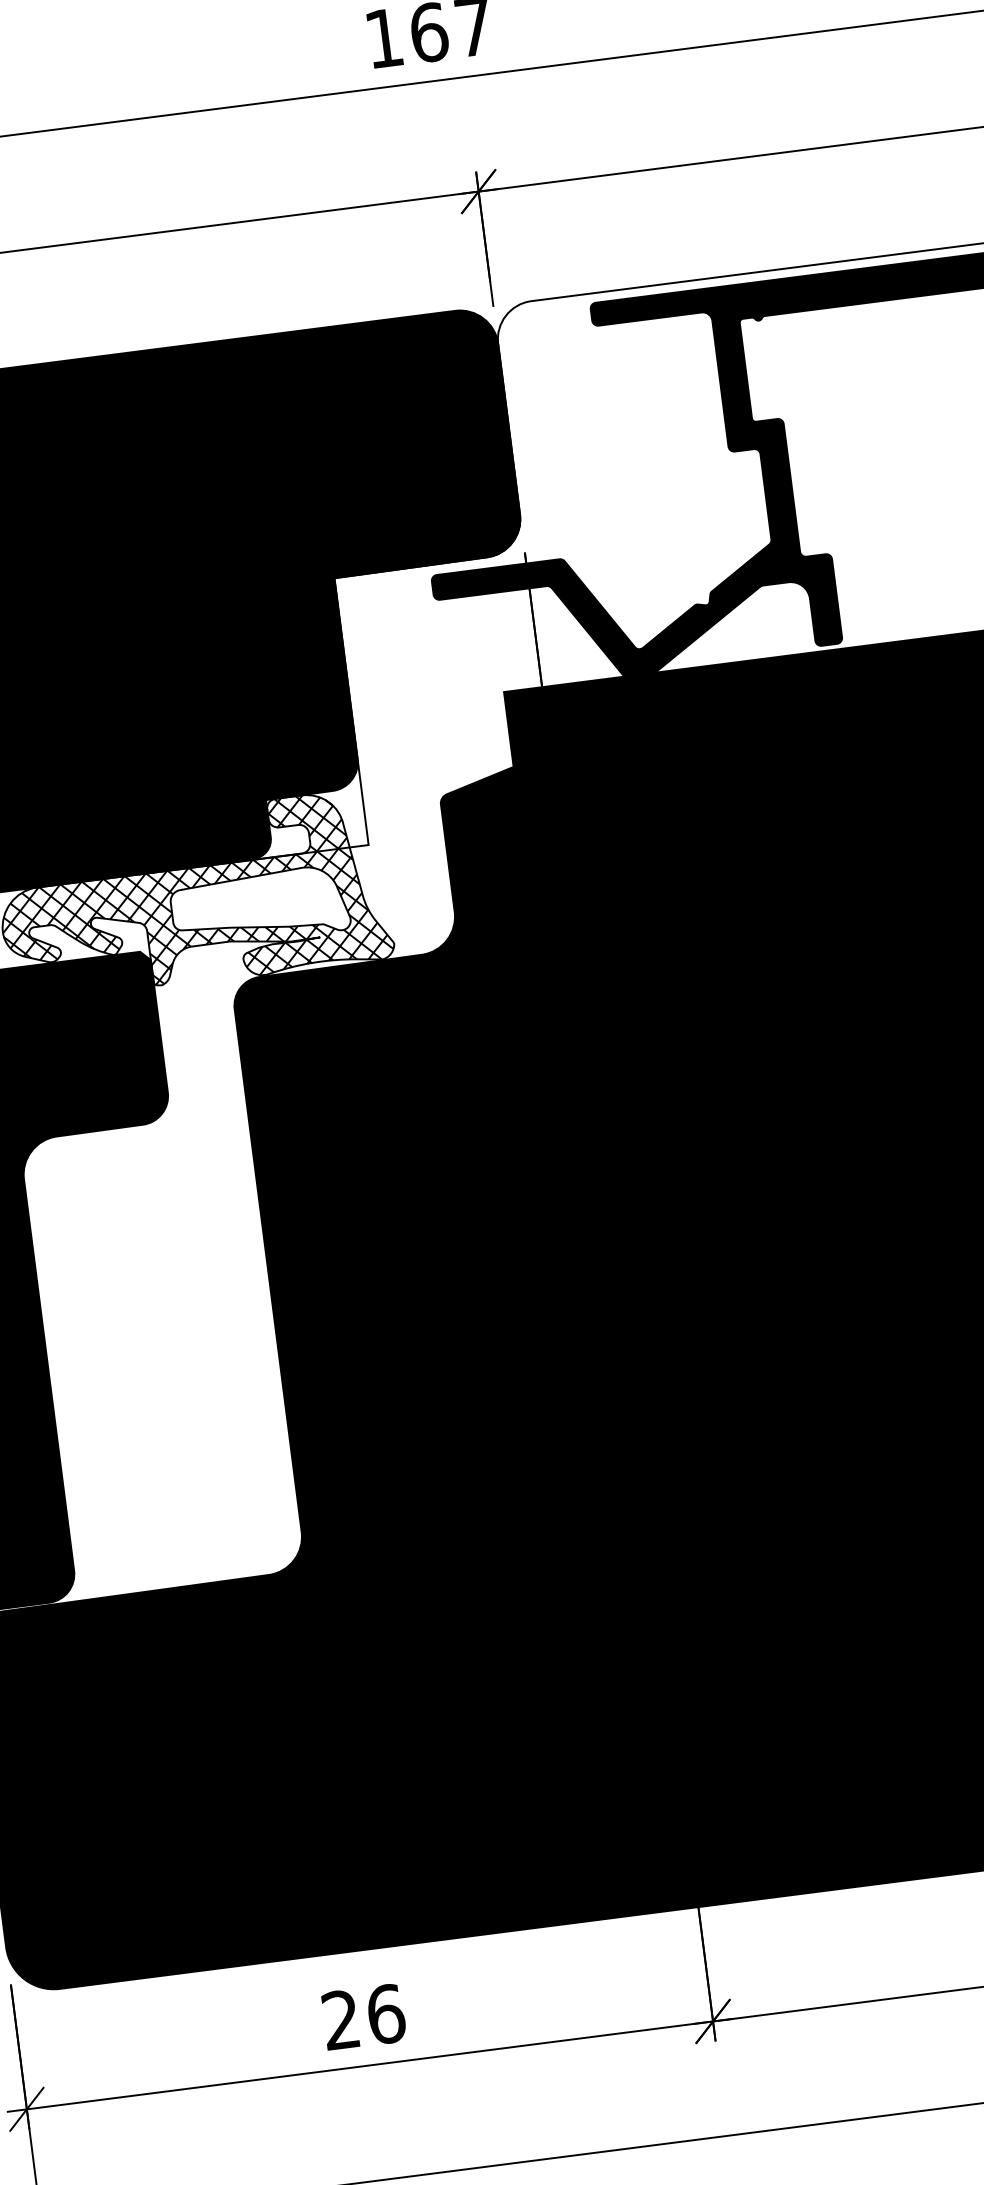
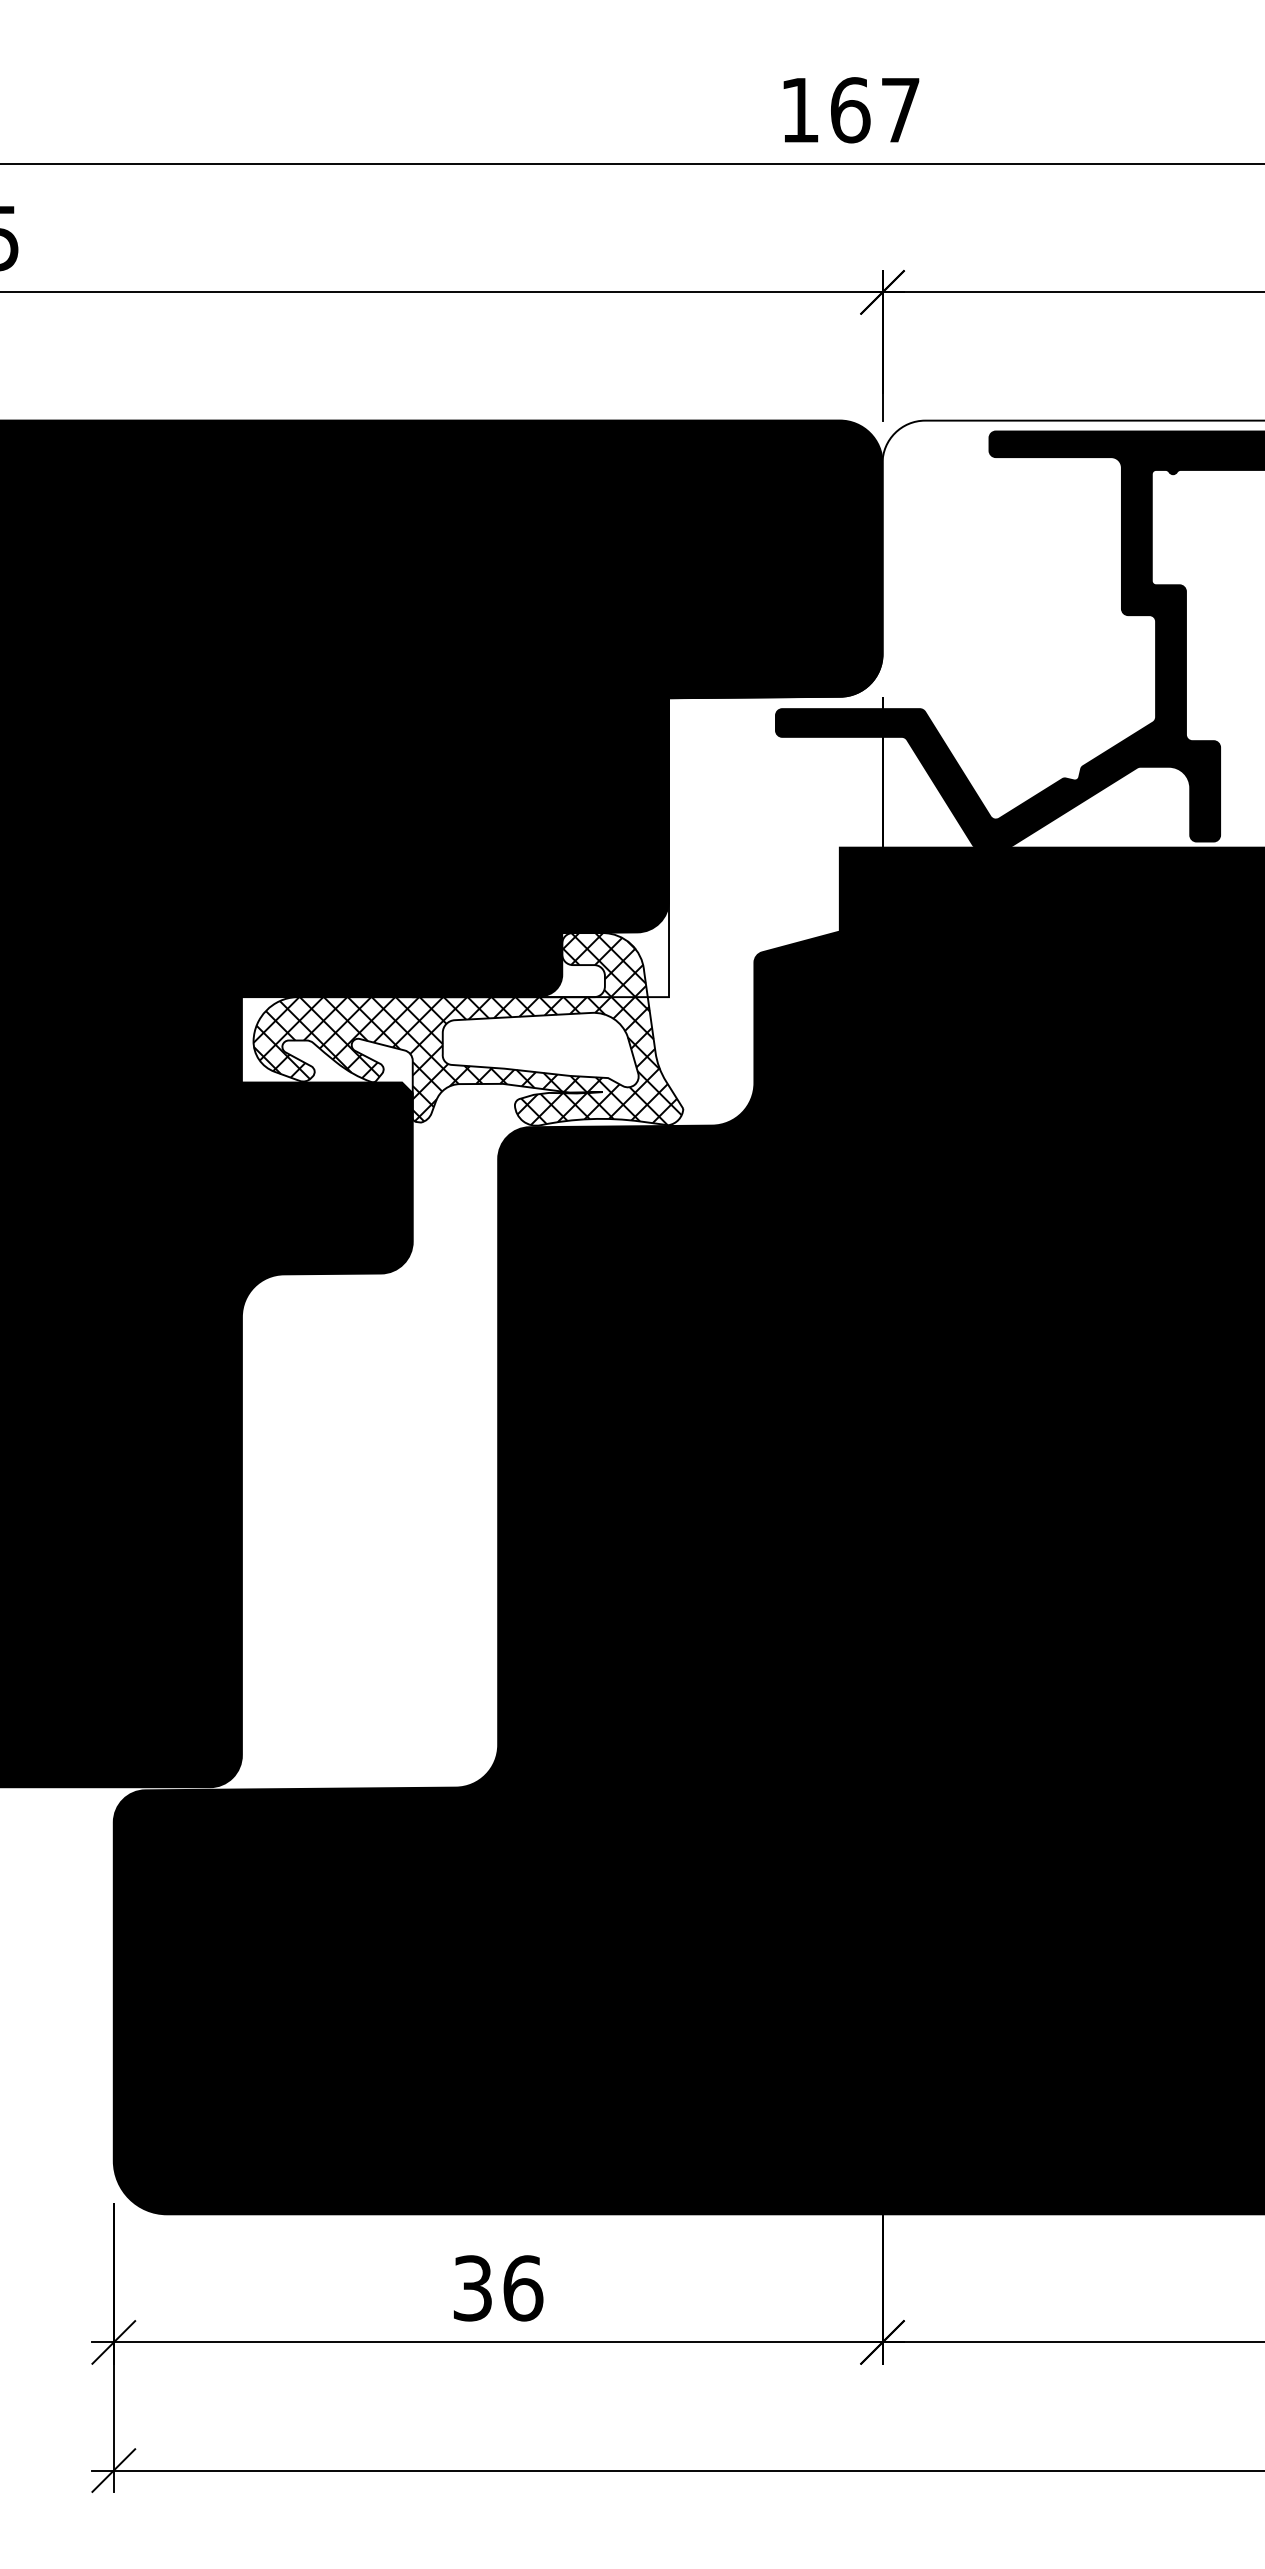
text: (340, 2020) -> (472, 2288), 26 -> 36

